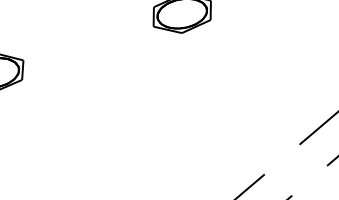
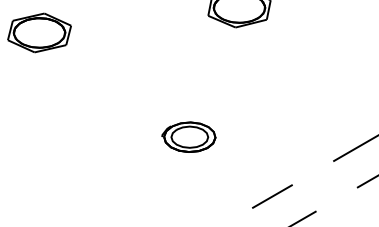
part: (155, 146) -> (188, 136), added

